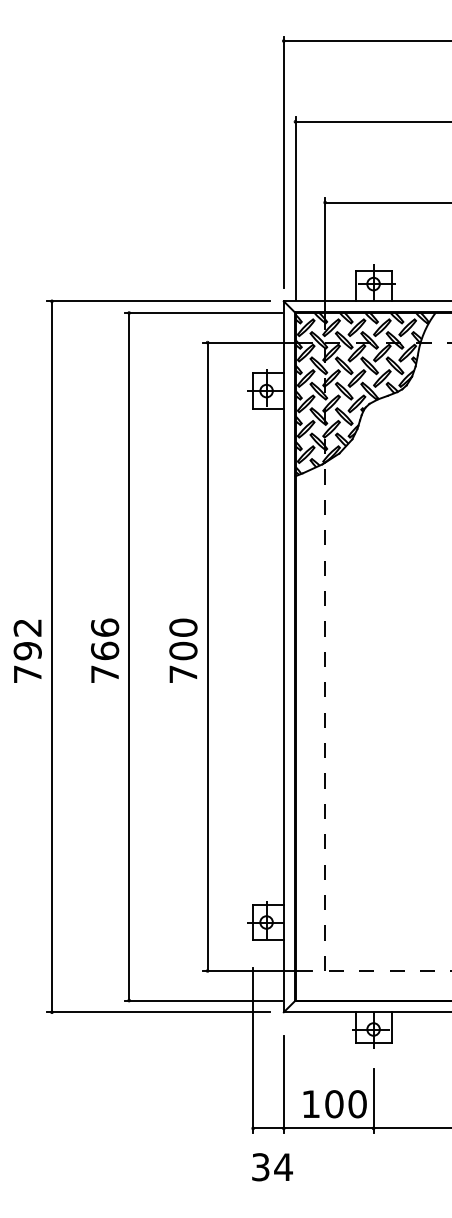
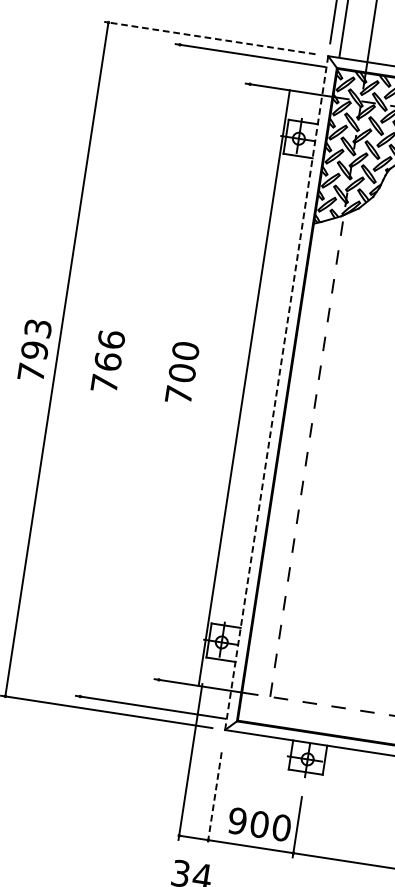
line: (158, 301) -> (209, 38), solid -> dashed
text: (27, 627) -> (37, 328), 792 -> 793
line: (129, 656) -> (130, 370), removed
line: (207, 656) -> (244, 387), moved
line: (283, 656) -> (276, 392), solid -> dashed
line: (283, 1084) -> (214, 798), solid -> dashed
text: (310, 1104) -> (237, 821), 100 -> 900

